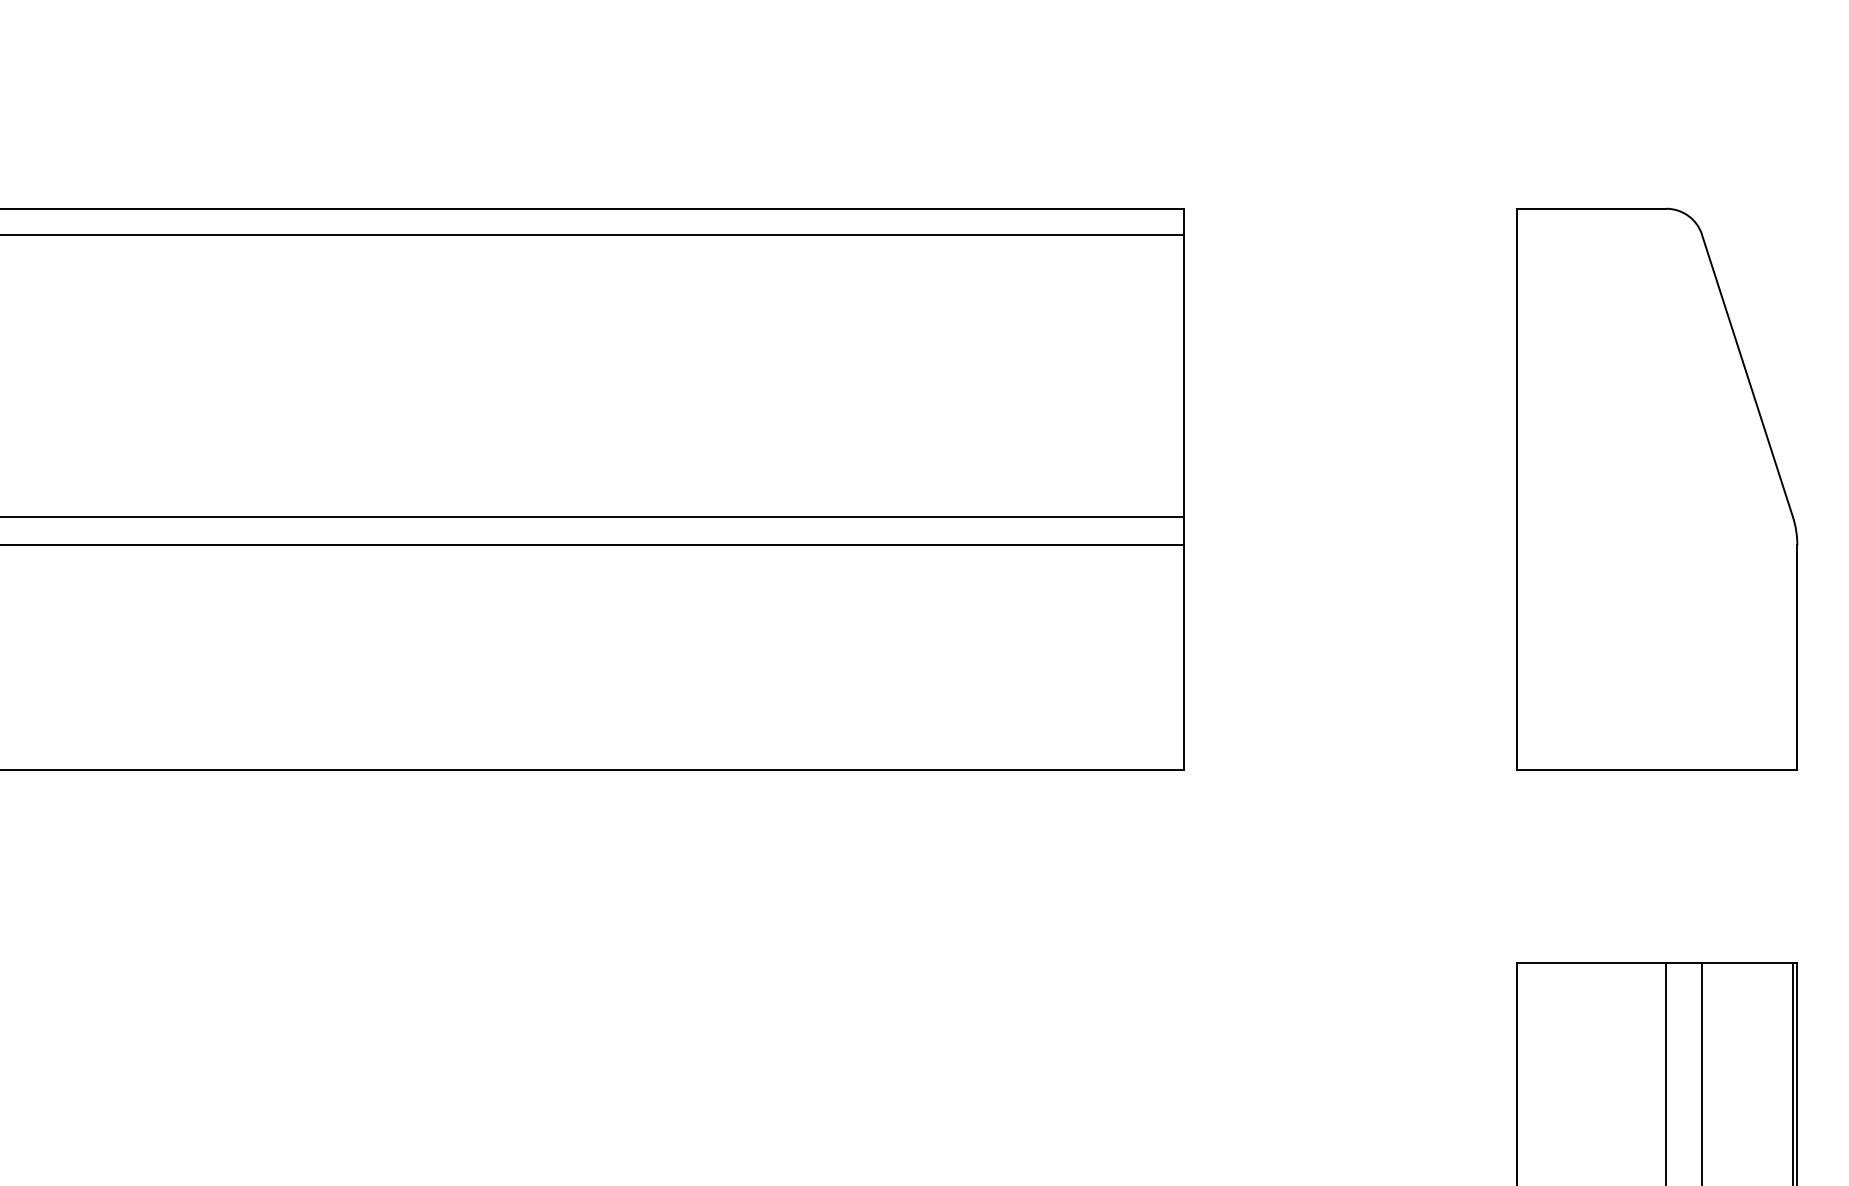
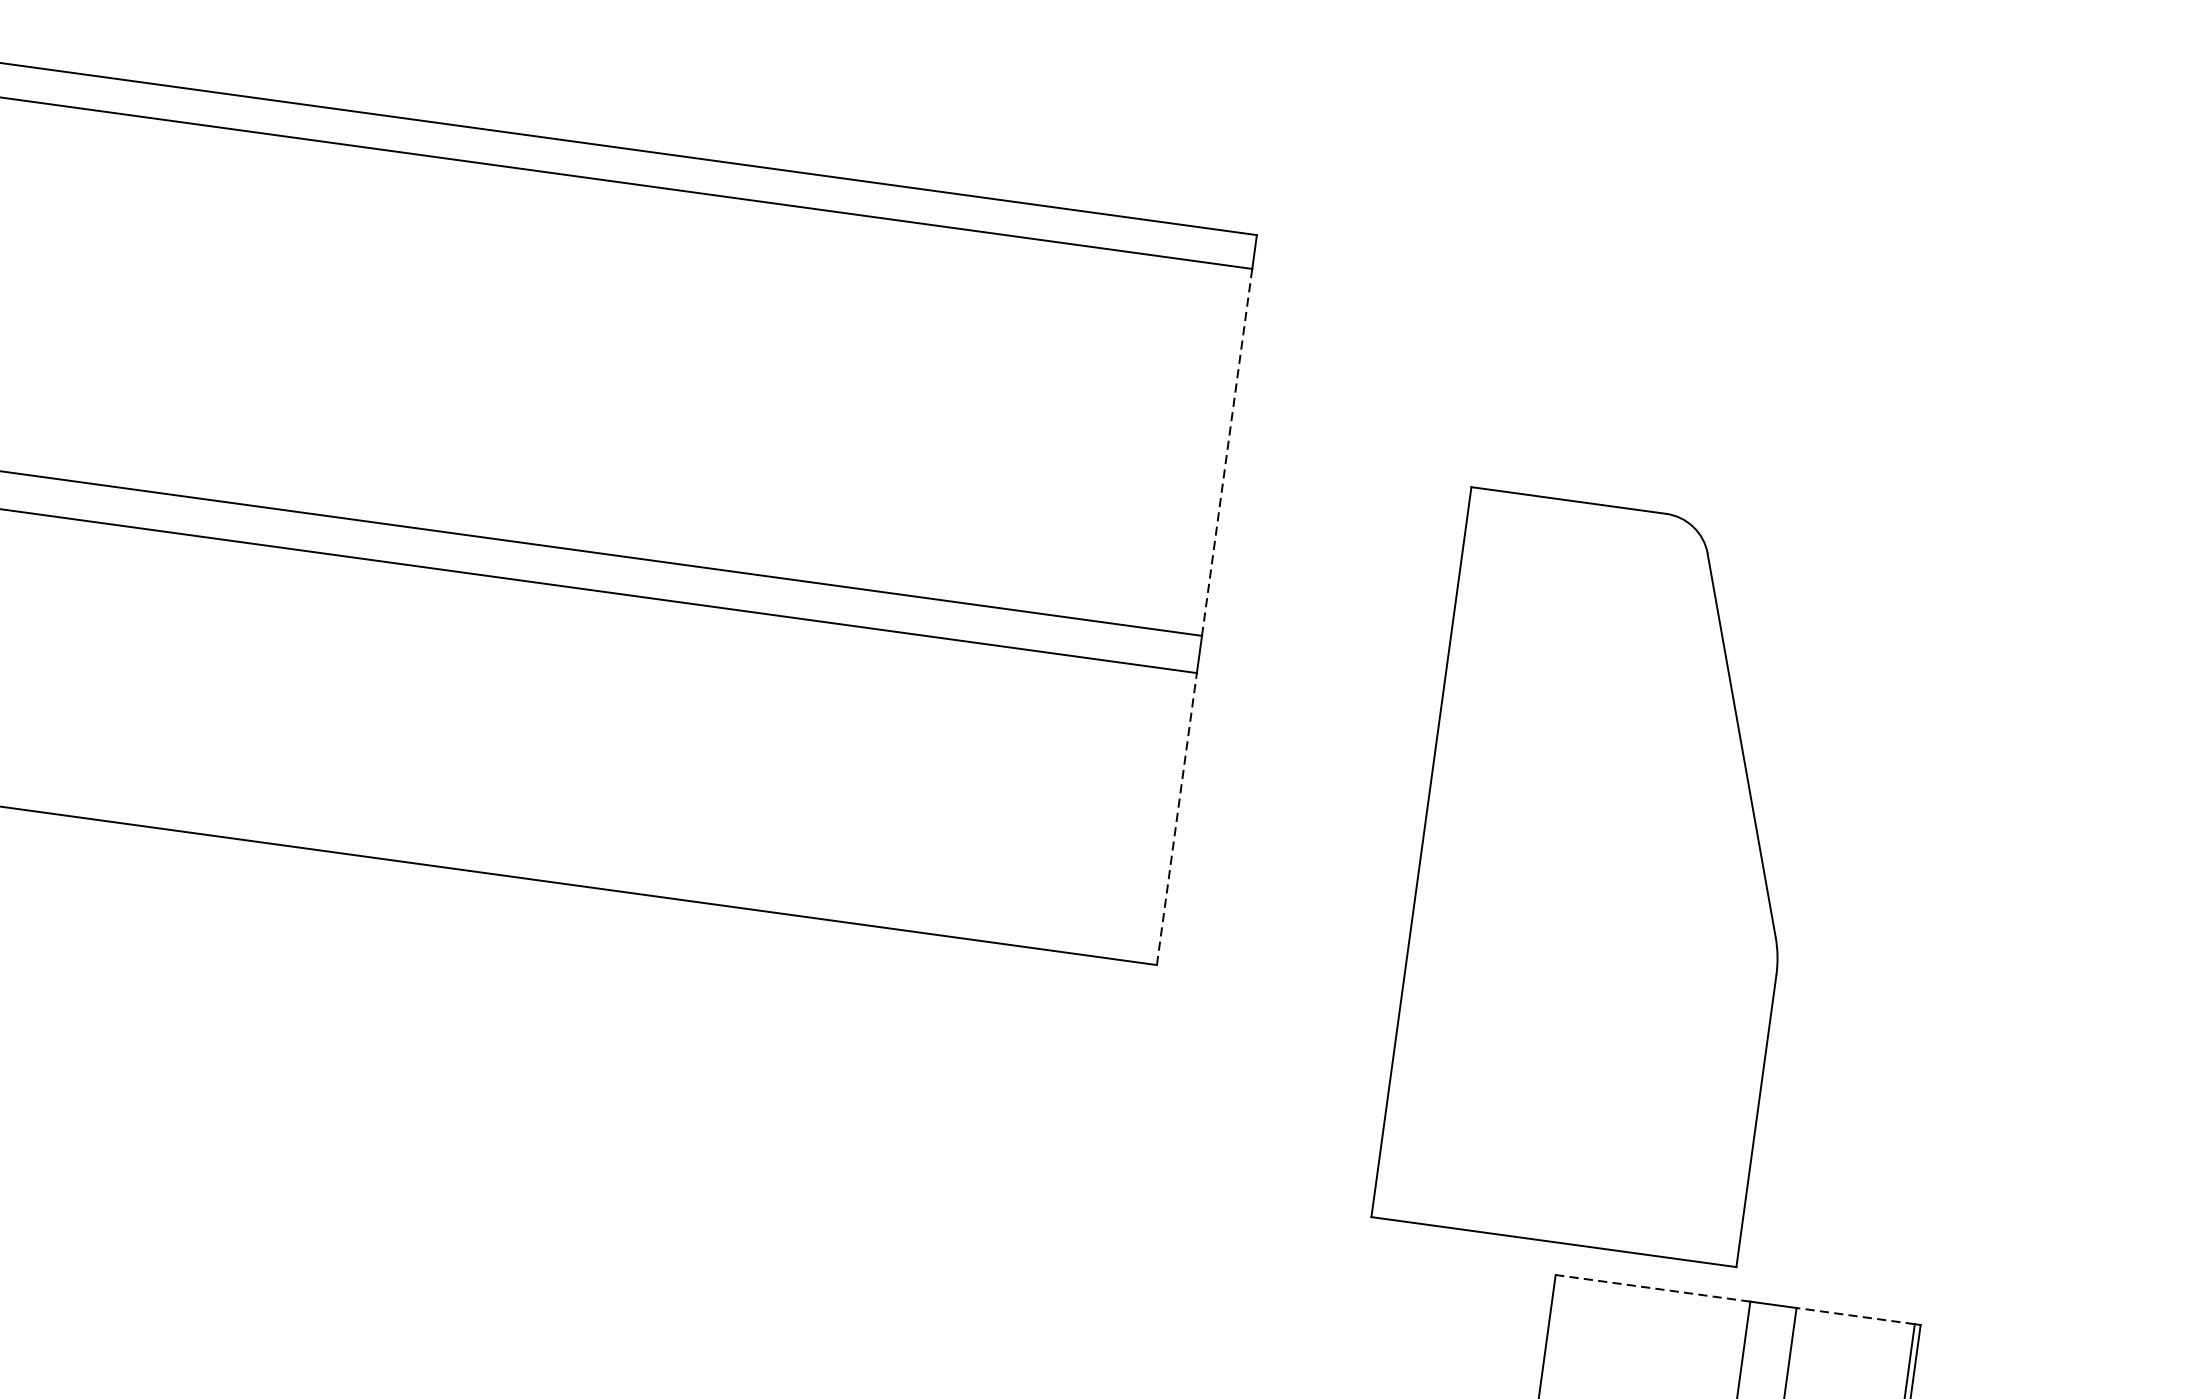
line: (1183, 375) -> (1226, 451), solid -> dashed
part: (1657, 488) -> (1604, 876), moved
line: (1183, 657) -> (1176, 818), solid -> dashed
line: (1591, 962) -> (1652, 1288), solid -> dashed
line: (1746, 962) -> (1854, 1315), solid -> dashed

